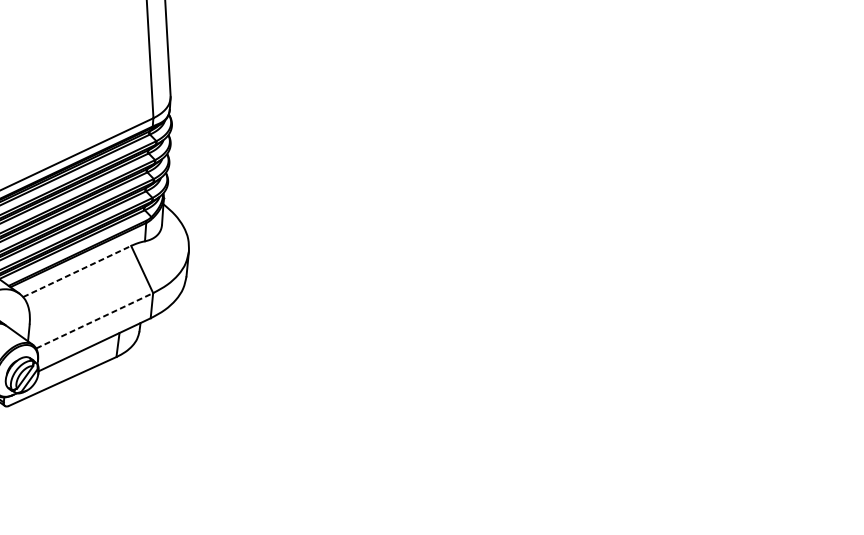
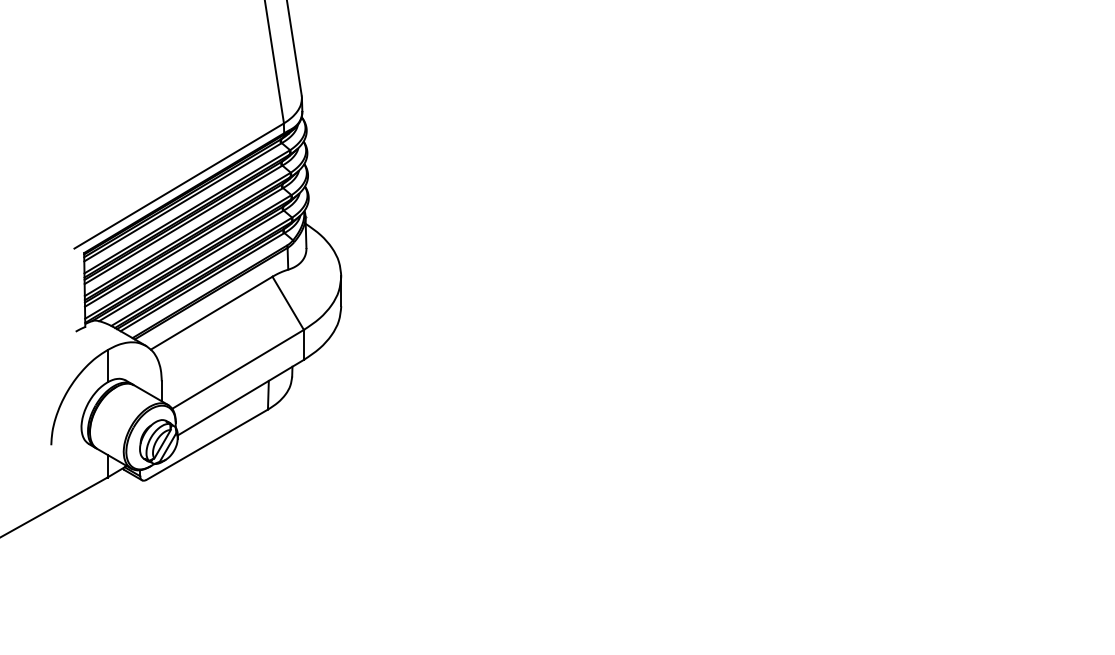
line: (76, 271) -> (211, 313), dashed -> solid
line: (95, 320) -> (238, 369), dashed -> solid

